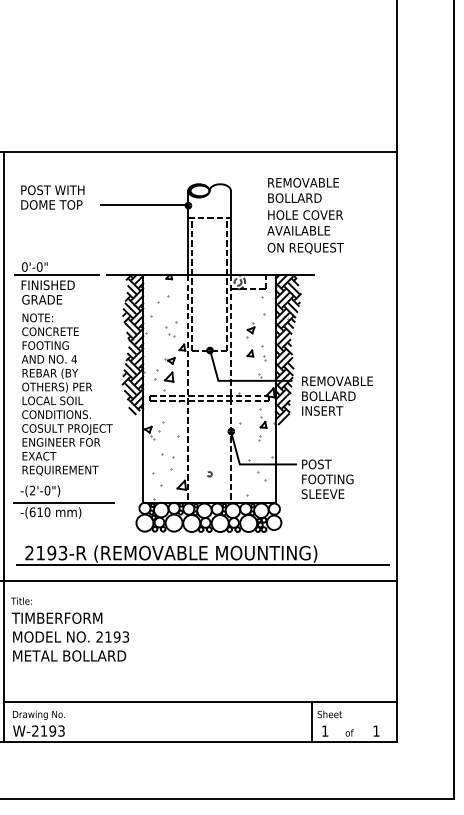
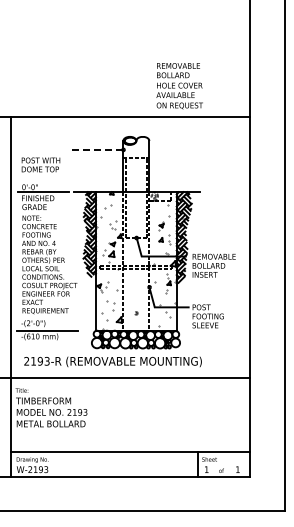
text: (52, 196) -> (40, 164), moved
line: (144, 205) -> (96, 149), solid -> dashed
text: (305, 216) -> (179, 86), moved
line: (203, 564) -> (132, 368), removed

